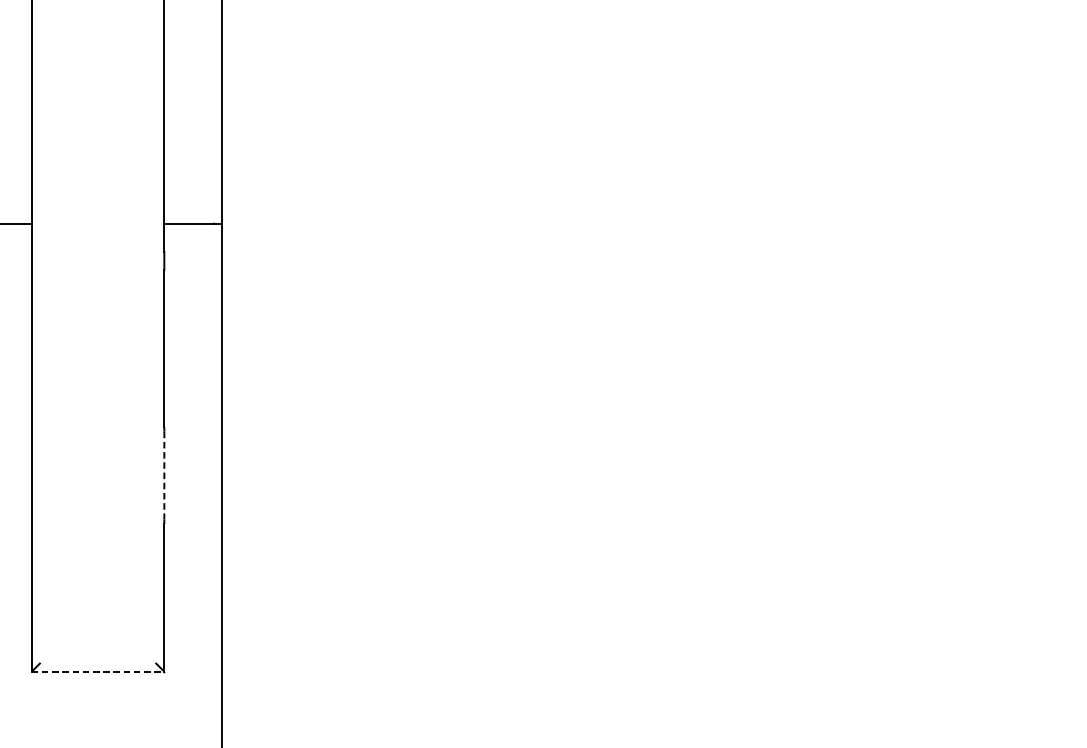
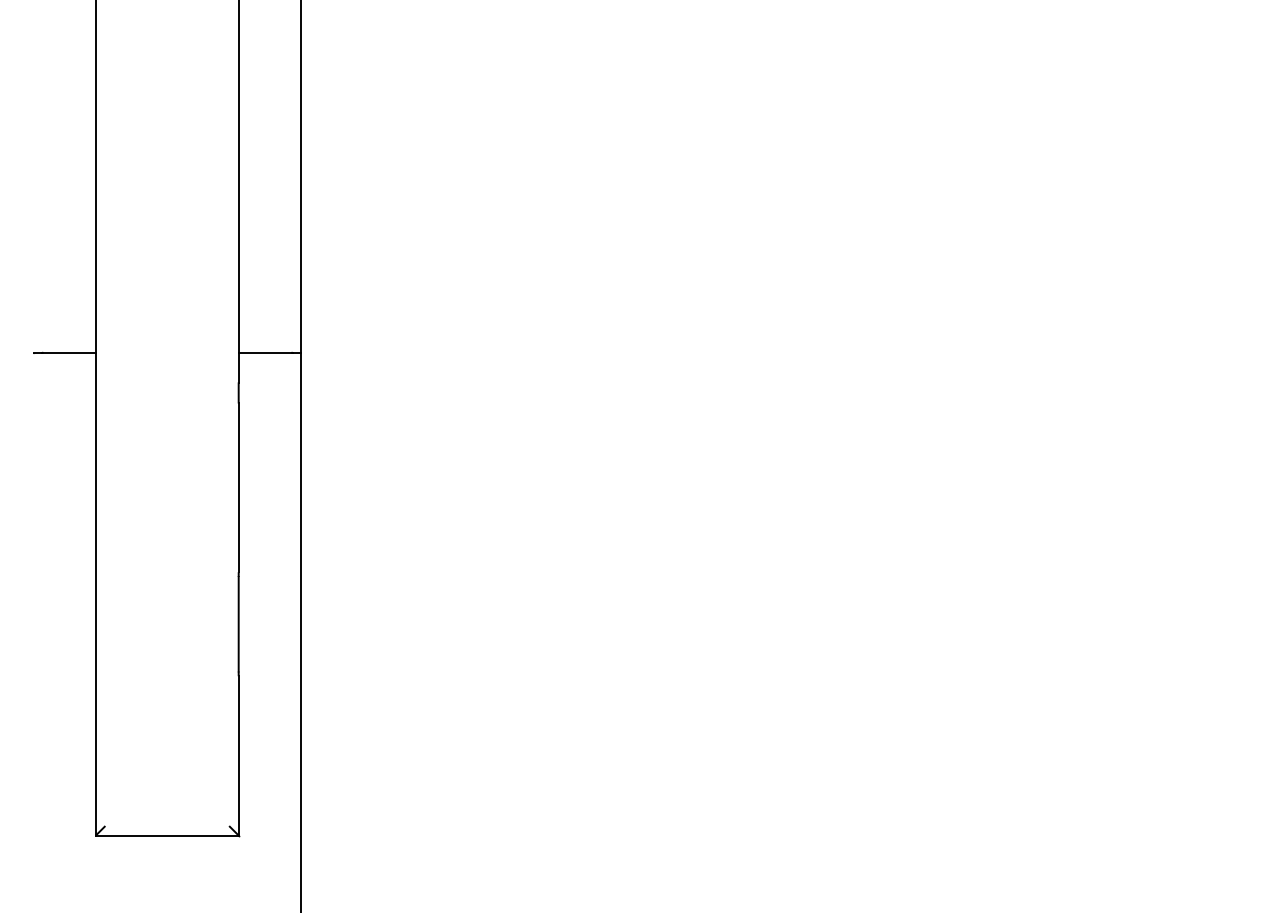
line: (164, 475) -> (238, 624), dashed -> solid
line: (98, 671) -> (167, 835), dashed -> solid

